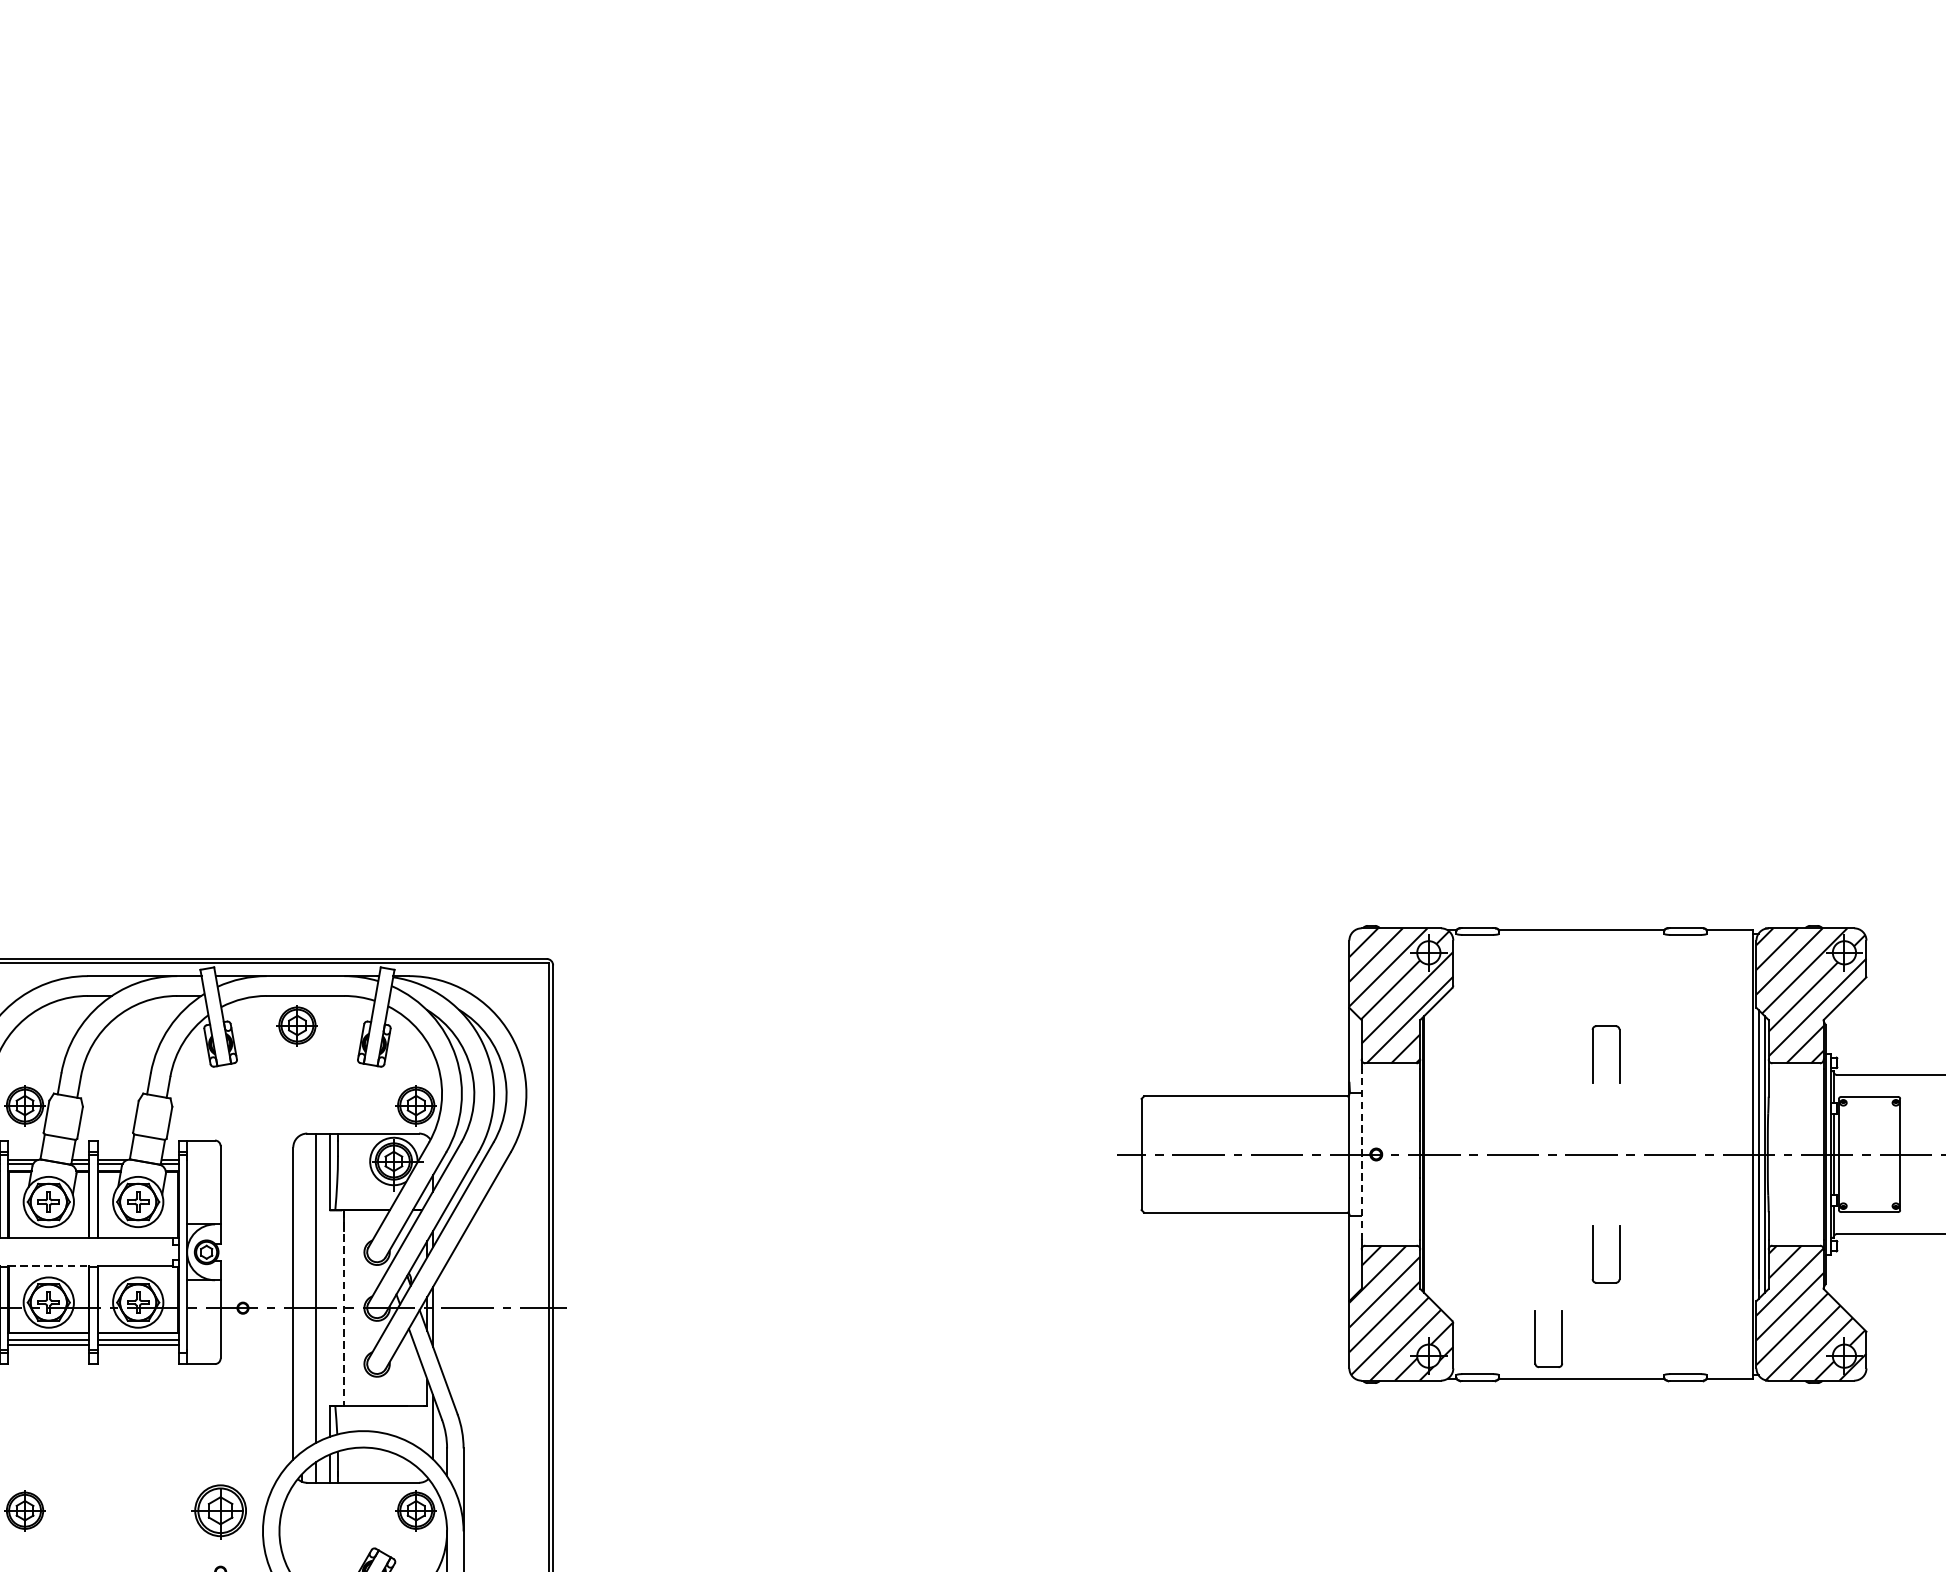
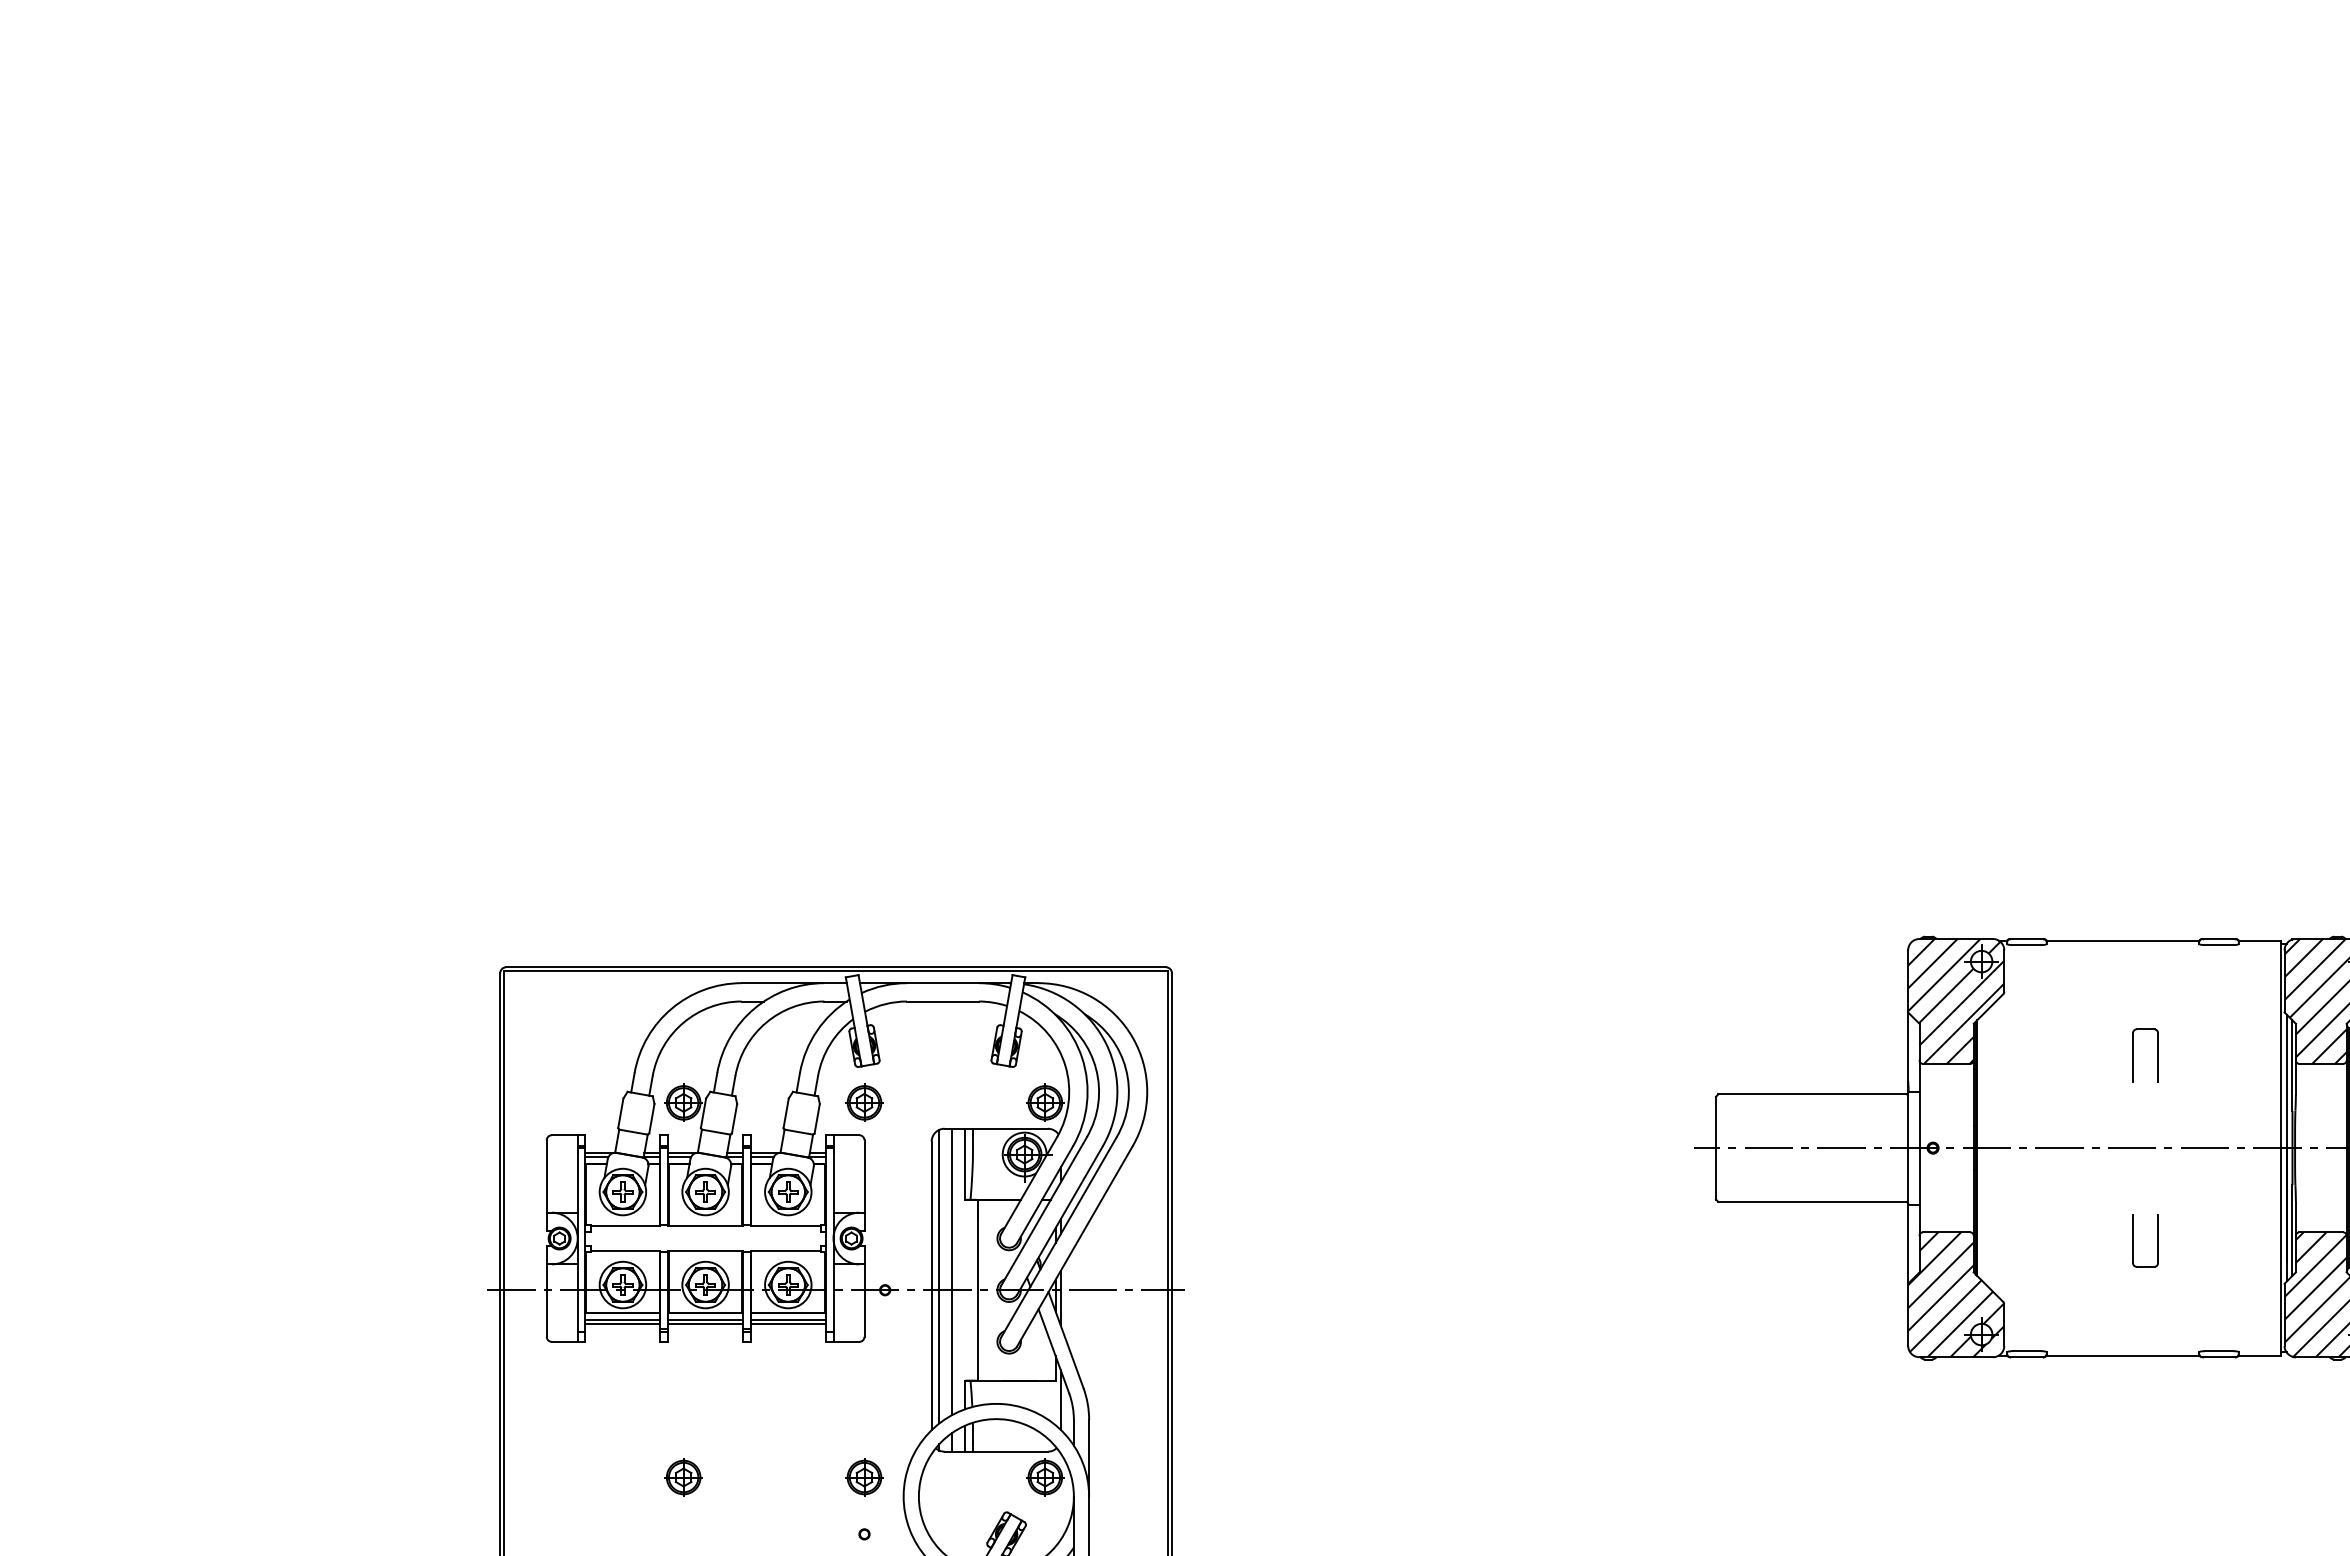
part: (297, 1025) -> (864, 1102), moved
line: (1361, 1153) -> (1919, 1147), dashed -> solid
line: (49, 1266) -> (706, 1251), dashed -> solid
line: (301, 1293) -> (939, 1276), added
line: (343, 1308) -> (978, 1290), dashed -> solid
part: (1535, 1338) -> (2080, 1318), removed
part: (220, 1510) -> (864, 1477), size x0.71

